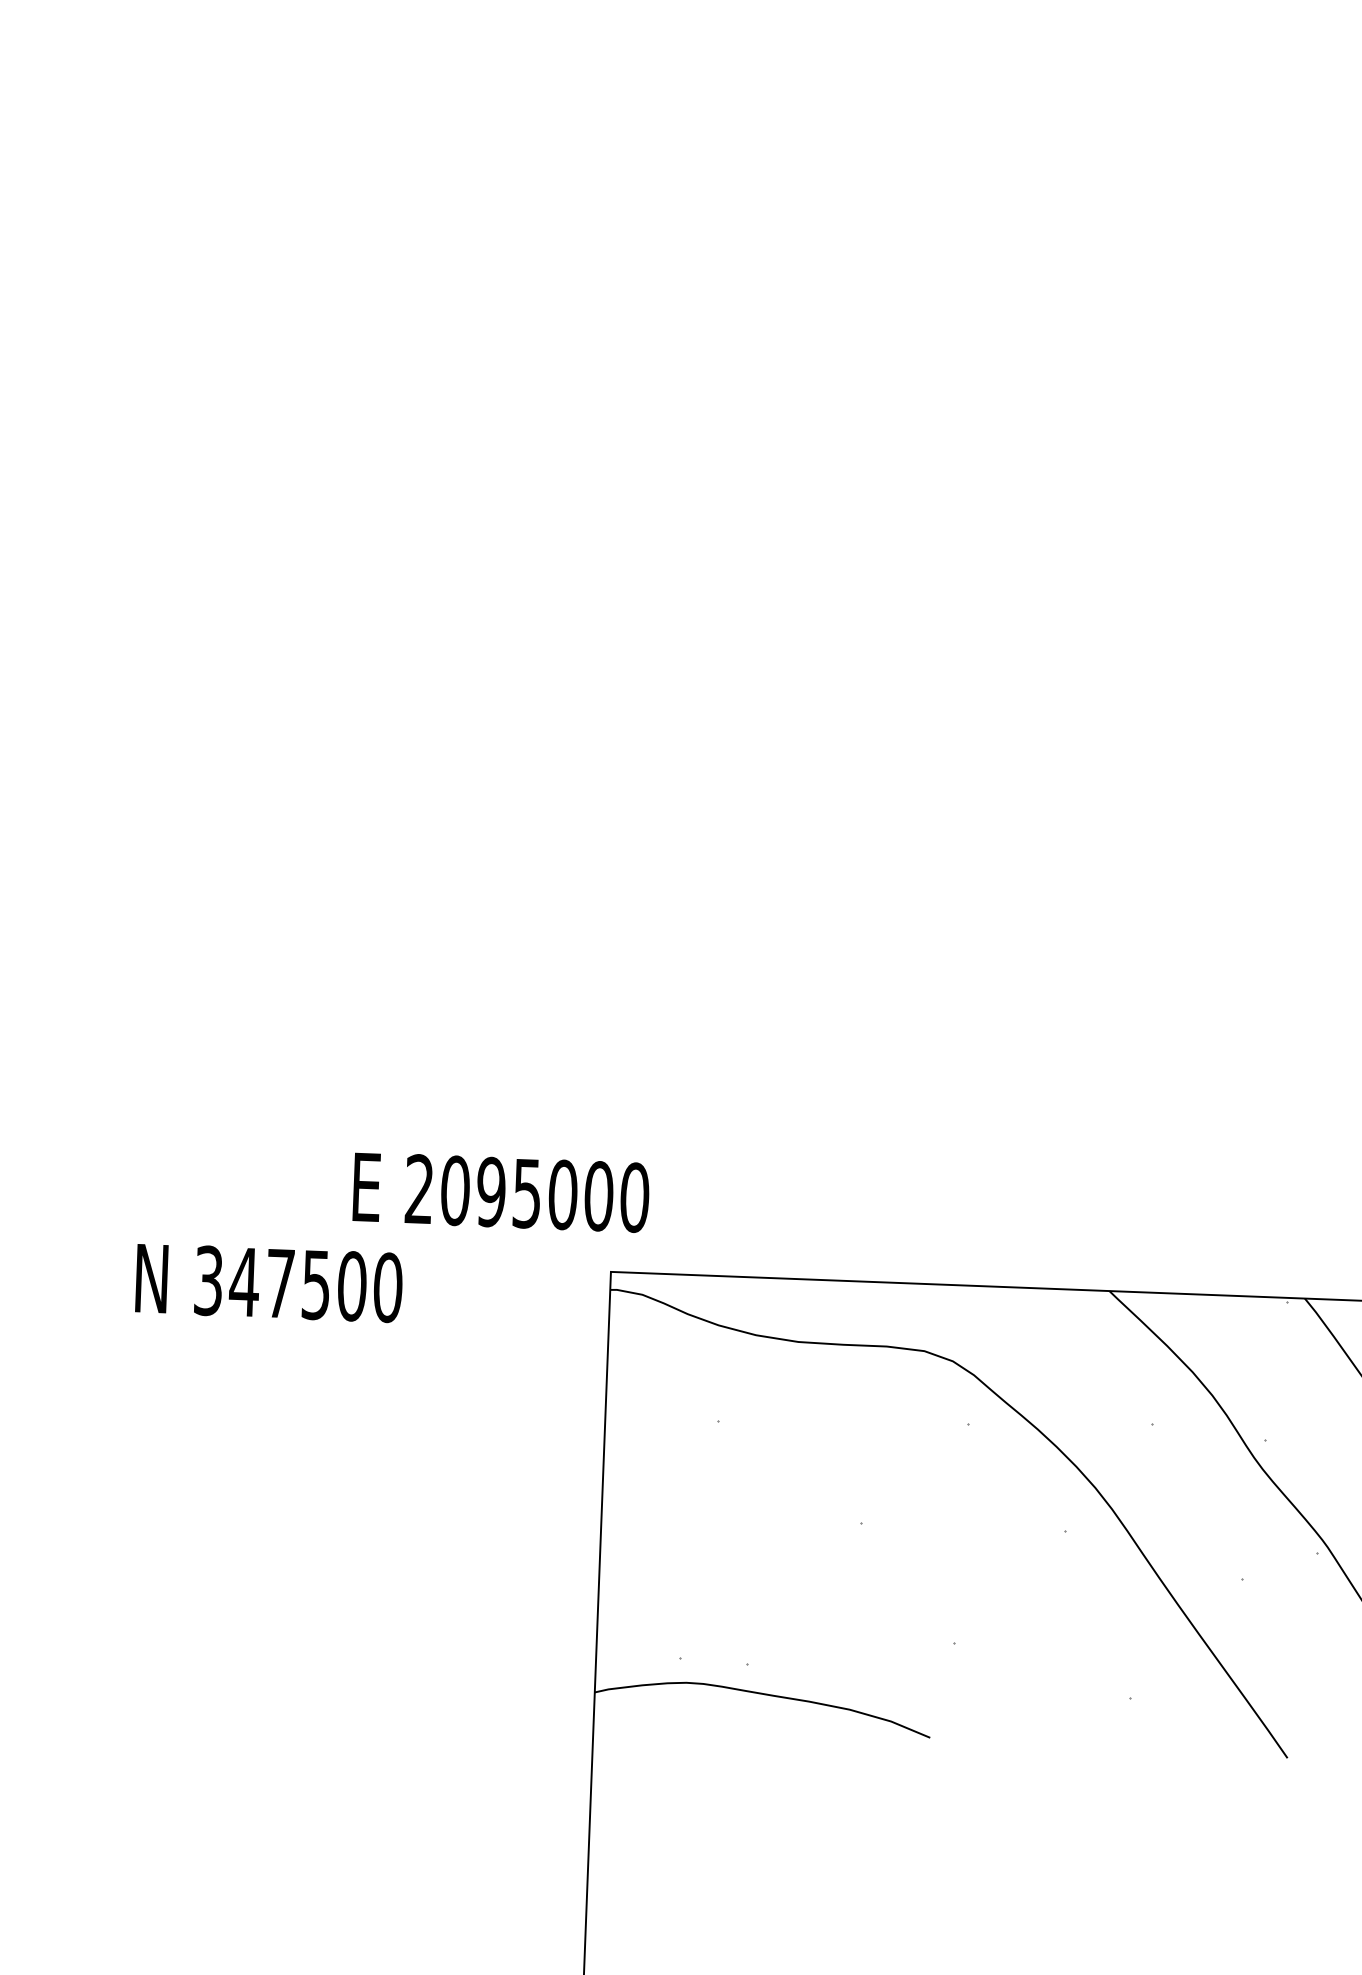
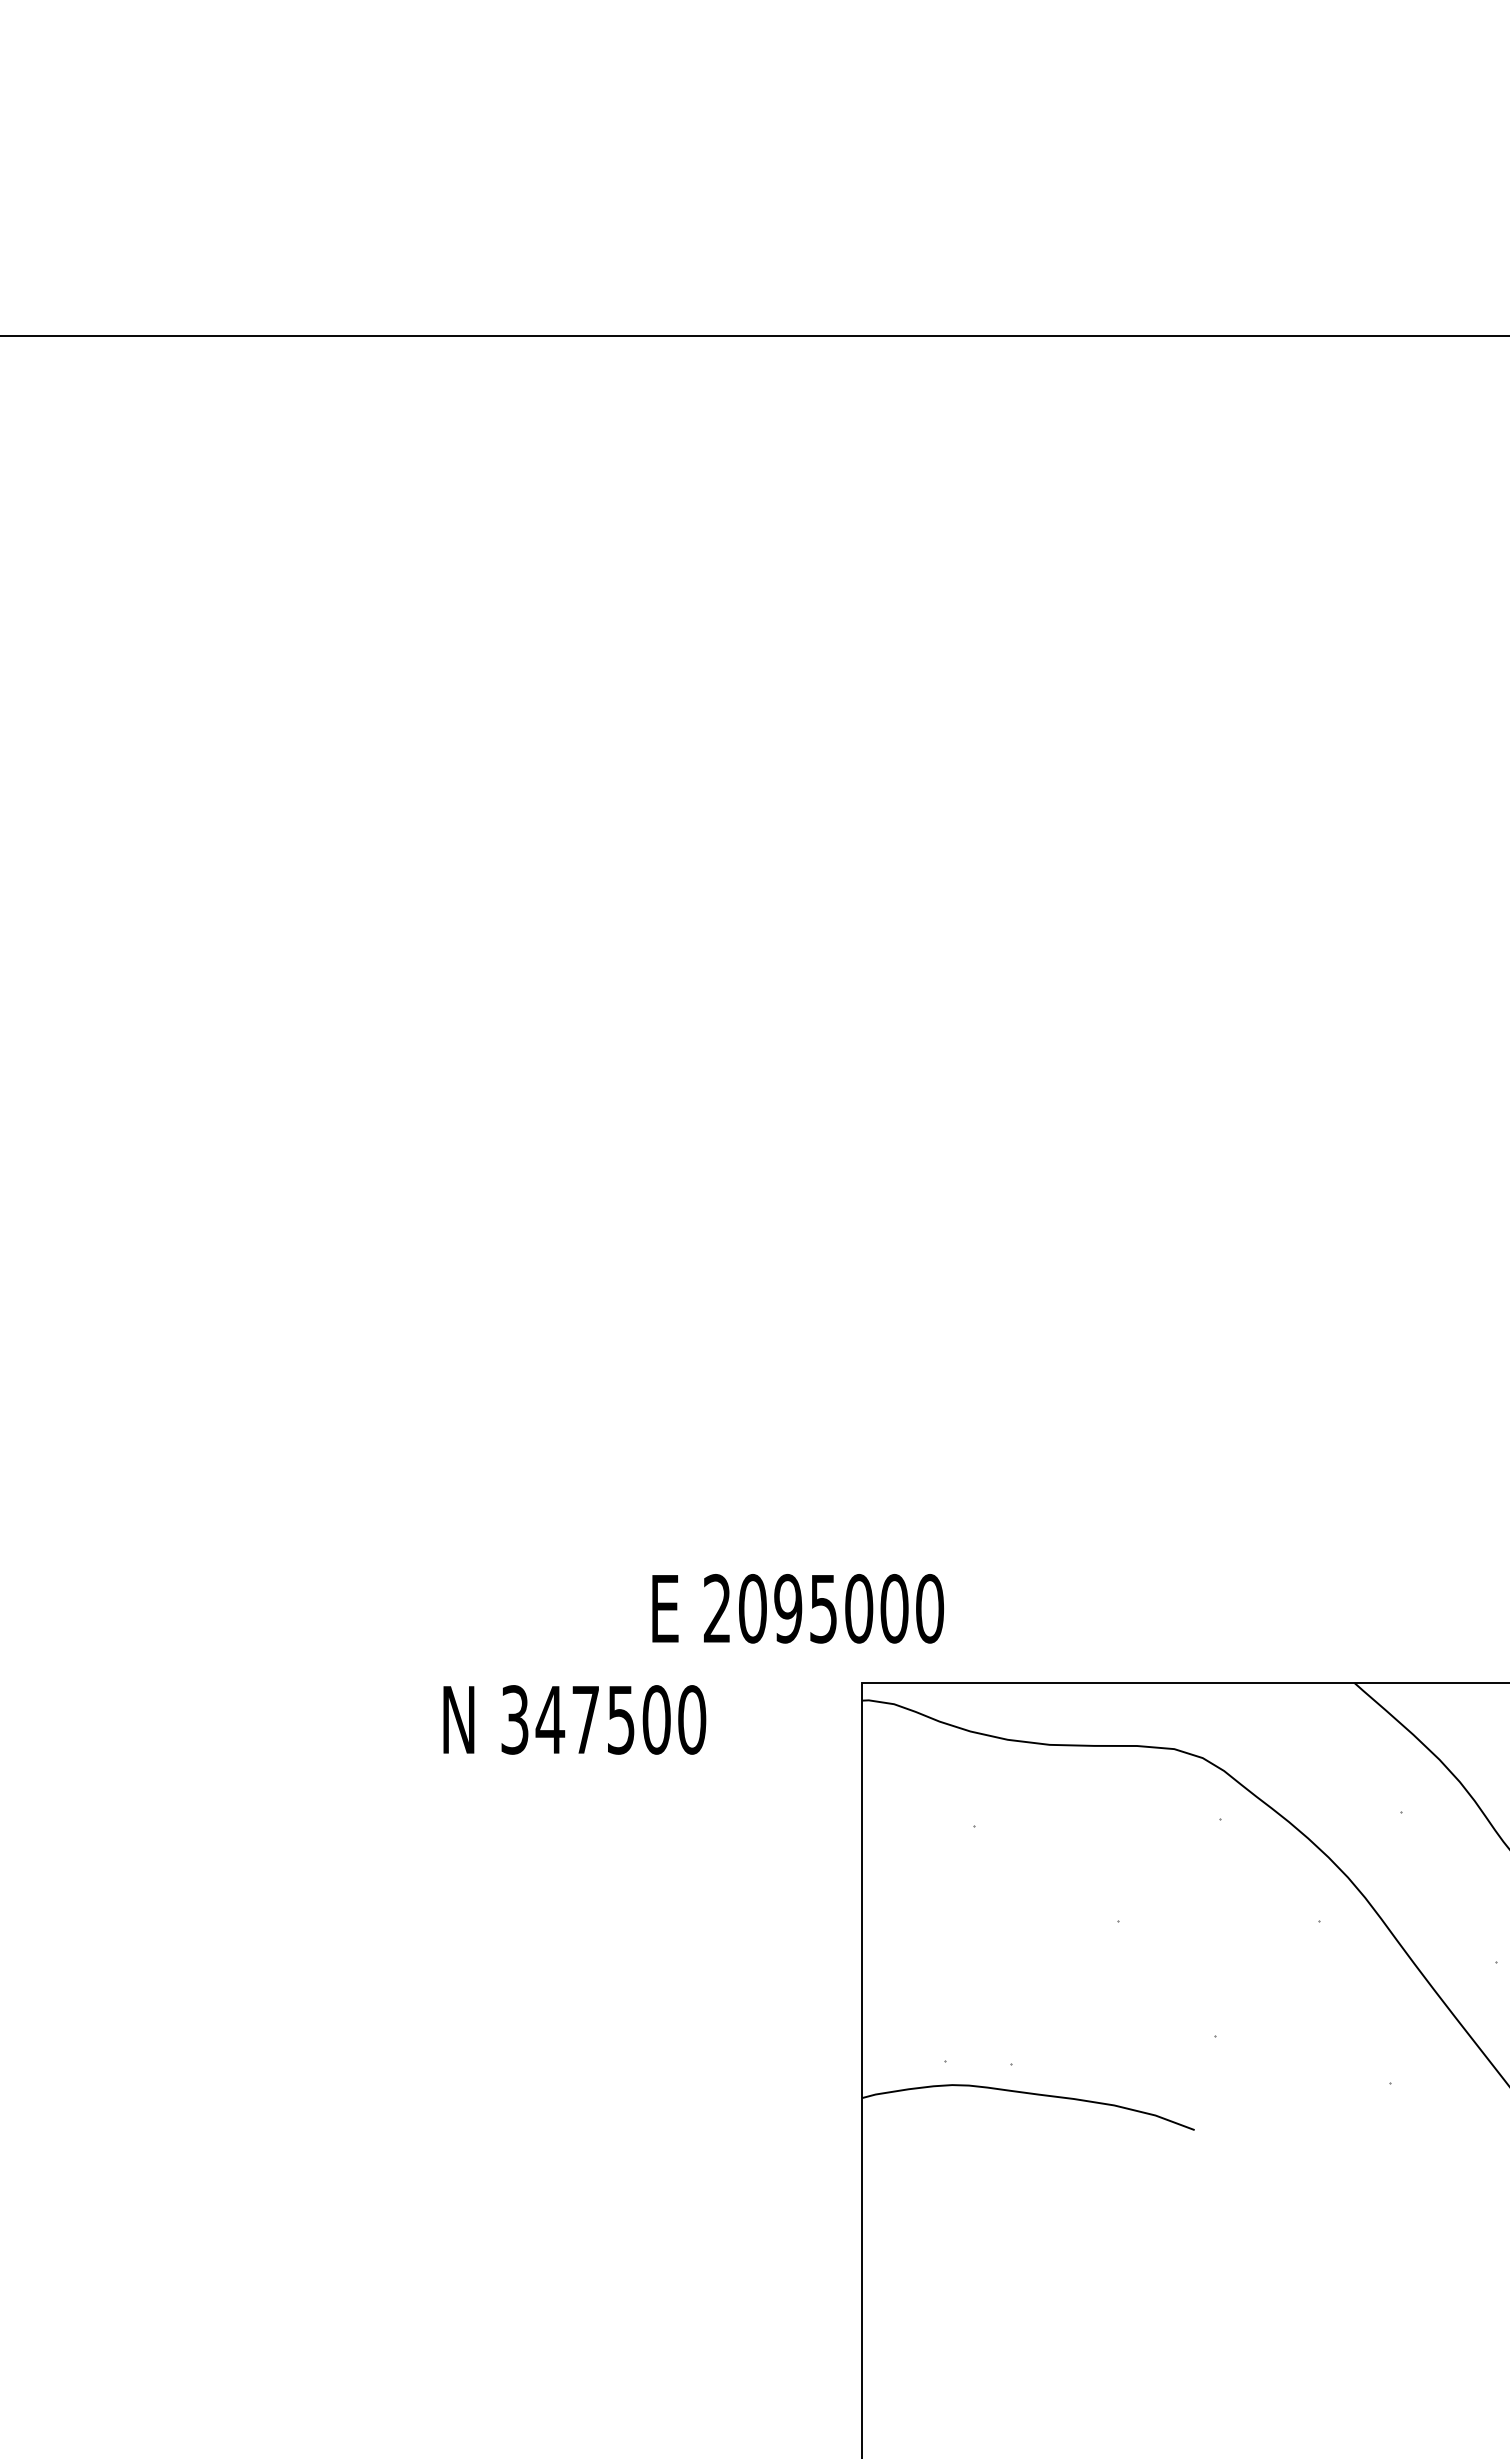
text: (500, 1192) -> (797, 1608), moved
text: (268, 1282) -> (574, 1719), moved

